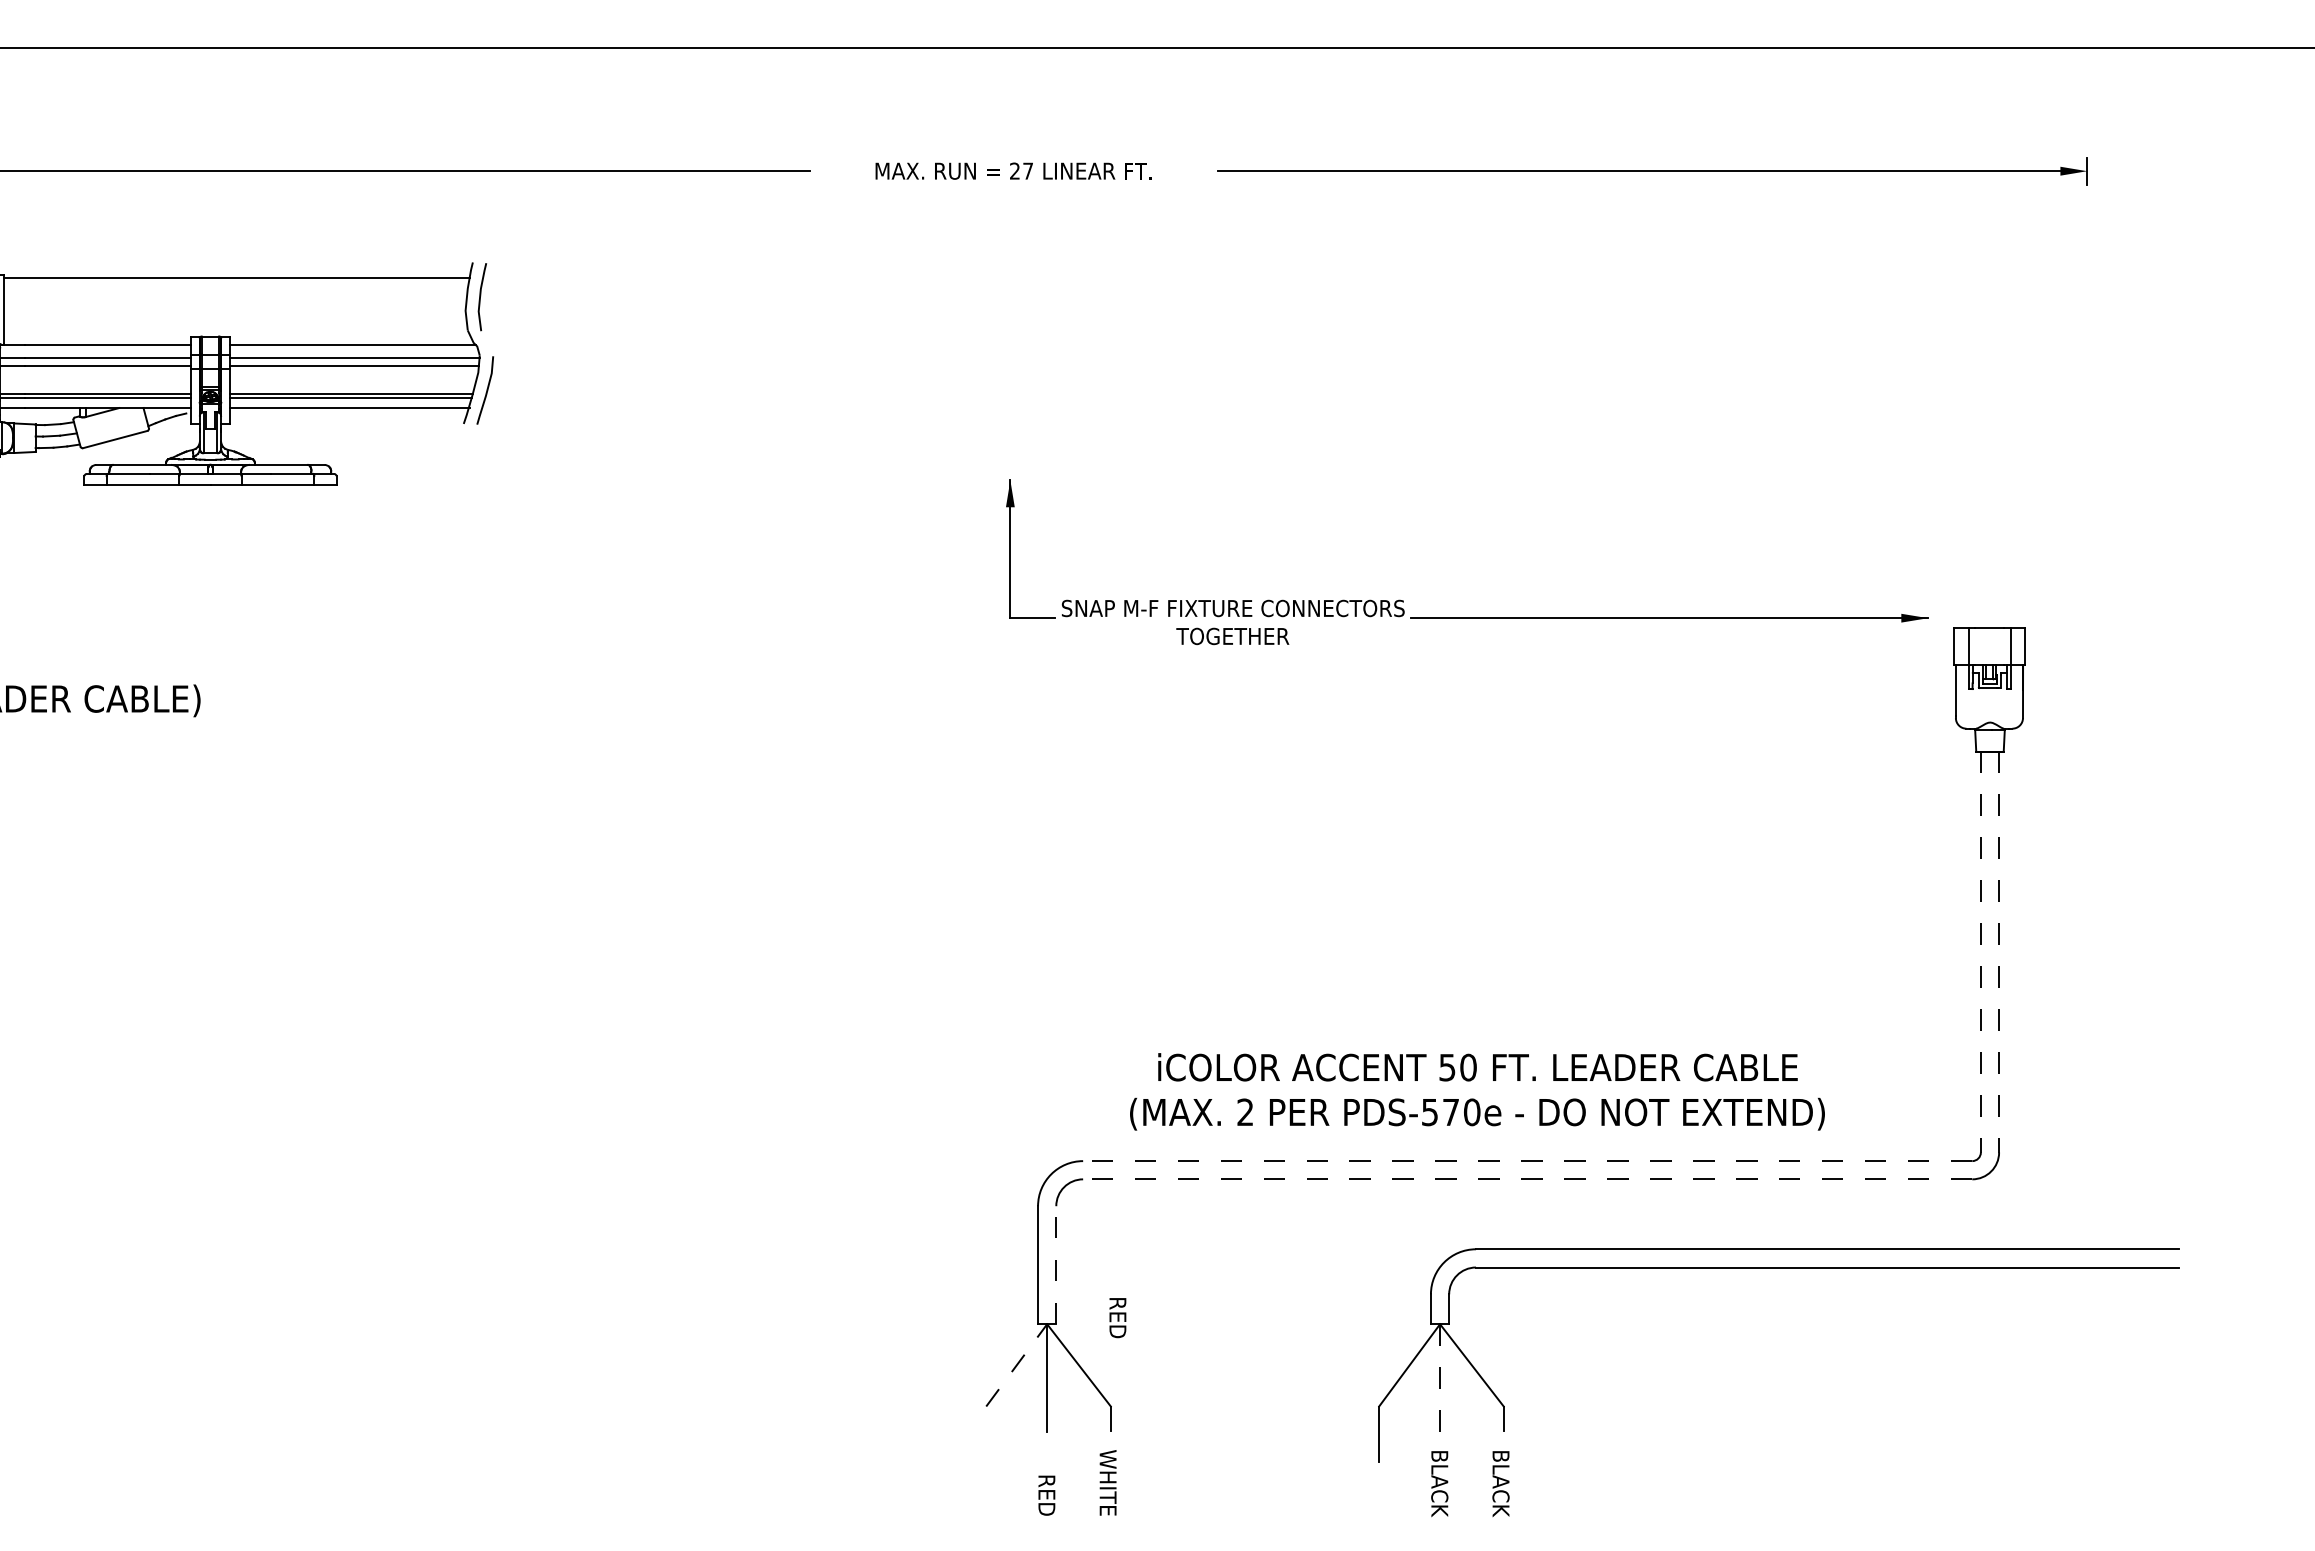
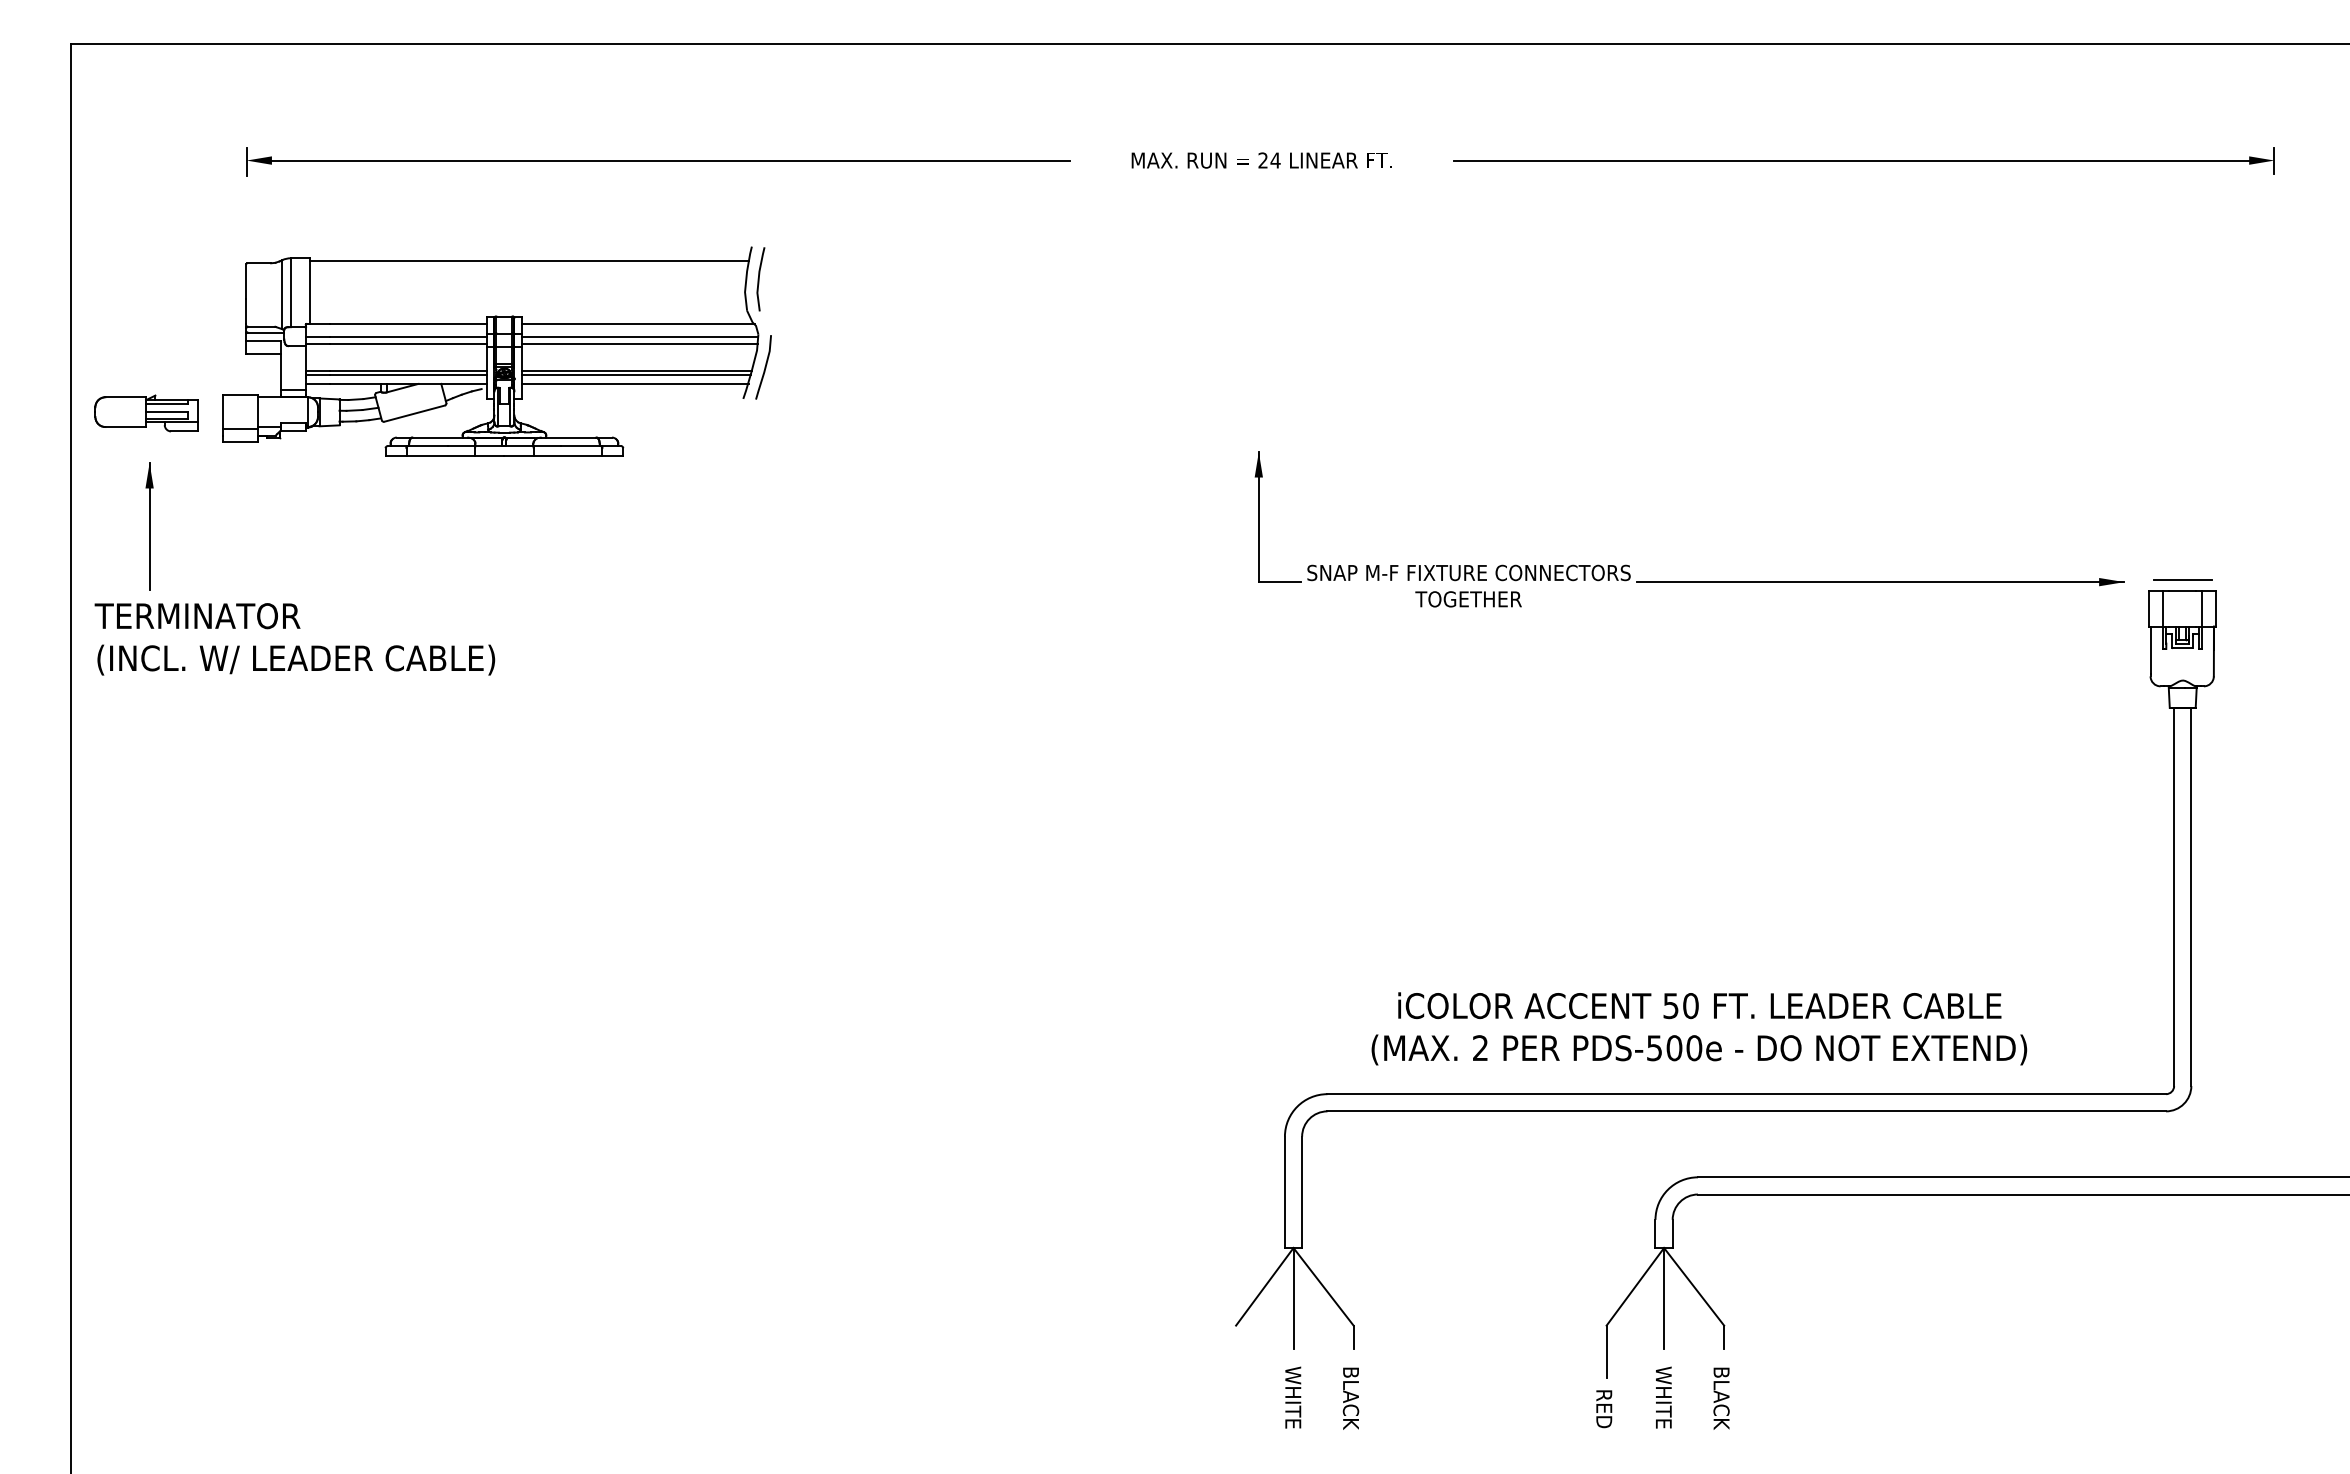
text: (1028, 171) -> (1275, 160), 27 -> 24
line: (1989, 616) -> (2182, 580), added
line: (1981, 952) -> (2174, 897), dashed -> solid
line: (1999, 952) -> (2191, 897), dashed -> solid
text: (1451, 1112) -> (1674, 1048), PDS-570e -> PDS-500e
line: (1527, 1161) -> (1746, 1094), dashed -> solid
line: (1527, 1179) -> (1746, 1111), dashed -> solid
line: (1056, 1265) -> (1302, 1192), dashed -> solid
text: (1118, 1318) -> (1604, 1409), moved
line: (1017, 1365) -> (1265, 1286), dashed -> solid
line: (1440, 1377) -> (1664, 1298), dashed -> solid
text: (1047, 1482) -> (1293, 1397), RED -> WHITE
text: (1107, 1482) -> (1350, 1397), WHITE -> BLACK
text: (1439, 1482) -> (1663, 1397), BLACK -> WHITE

